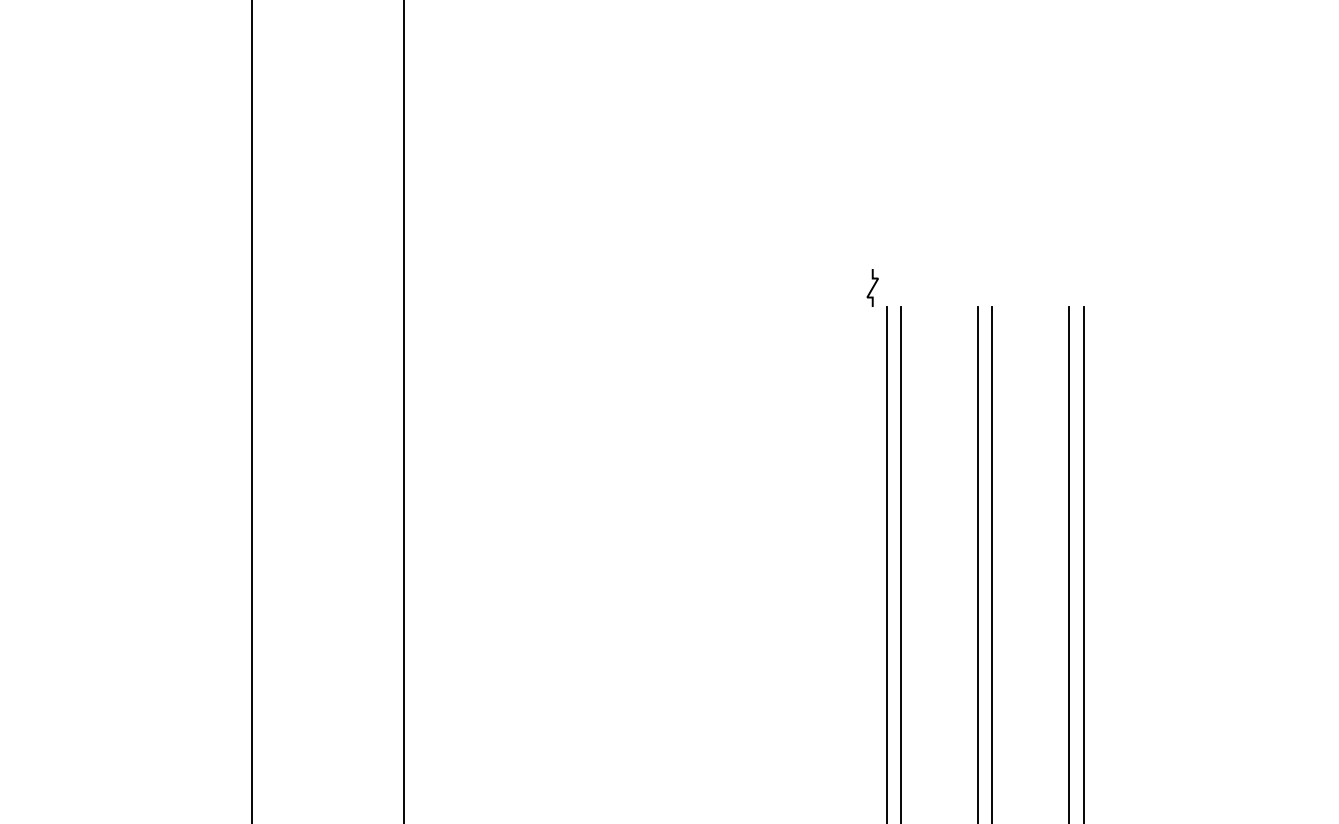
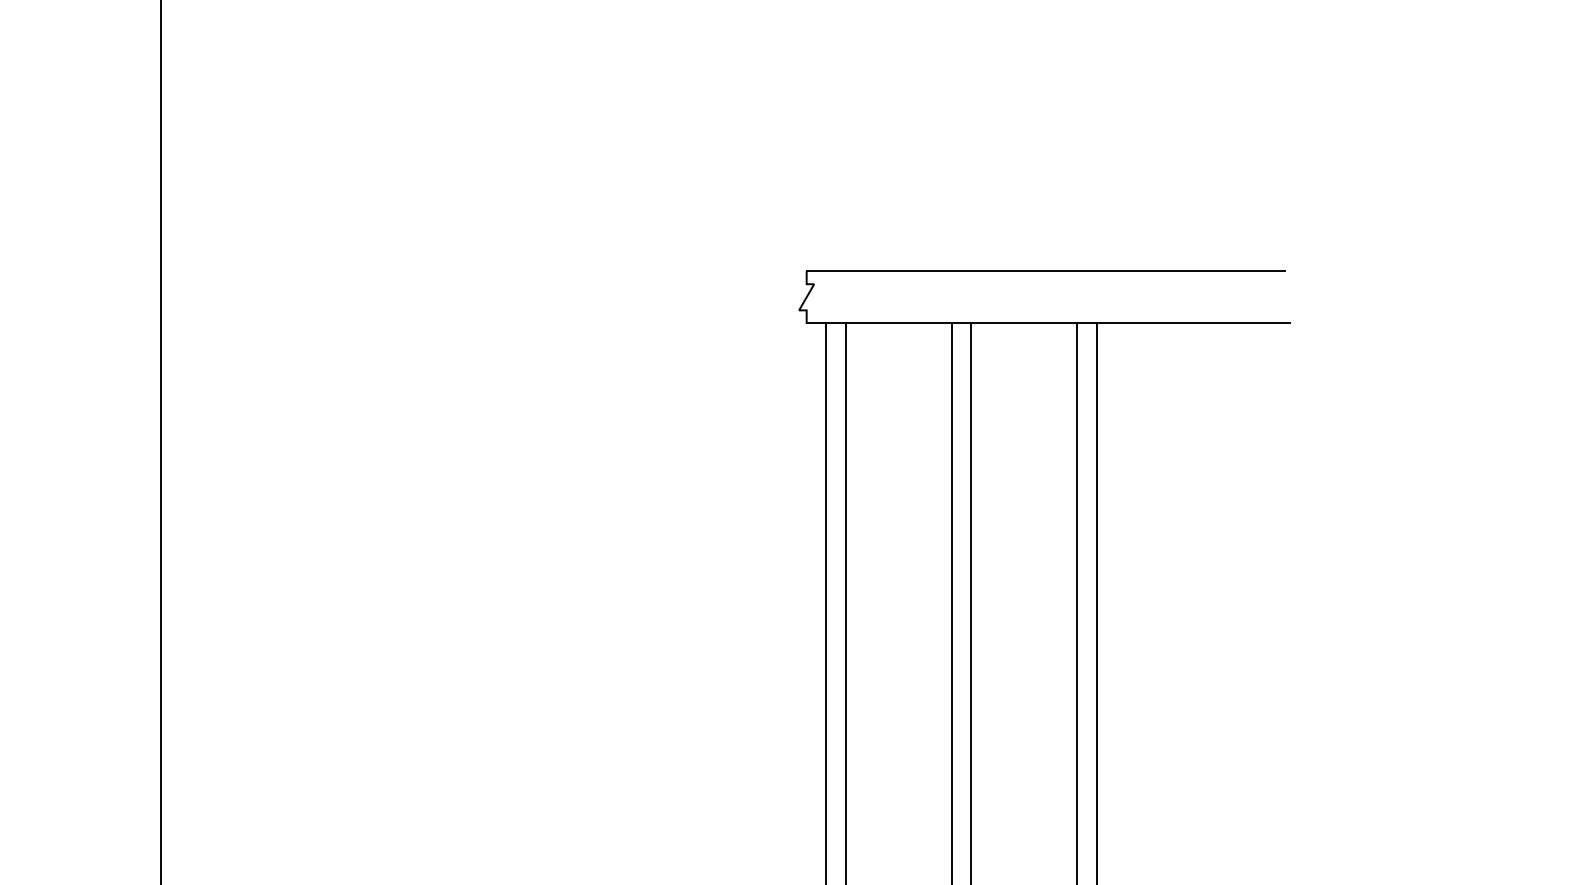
line: (1046, 269) -> (1045, 271), added
line: (1048, 307) -> (1048, 324), added

